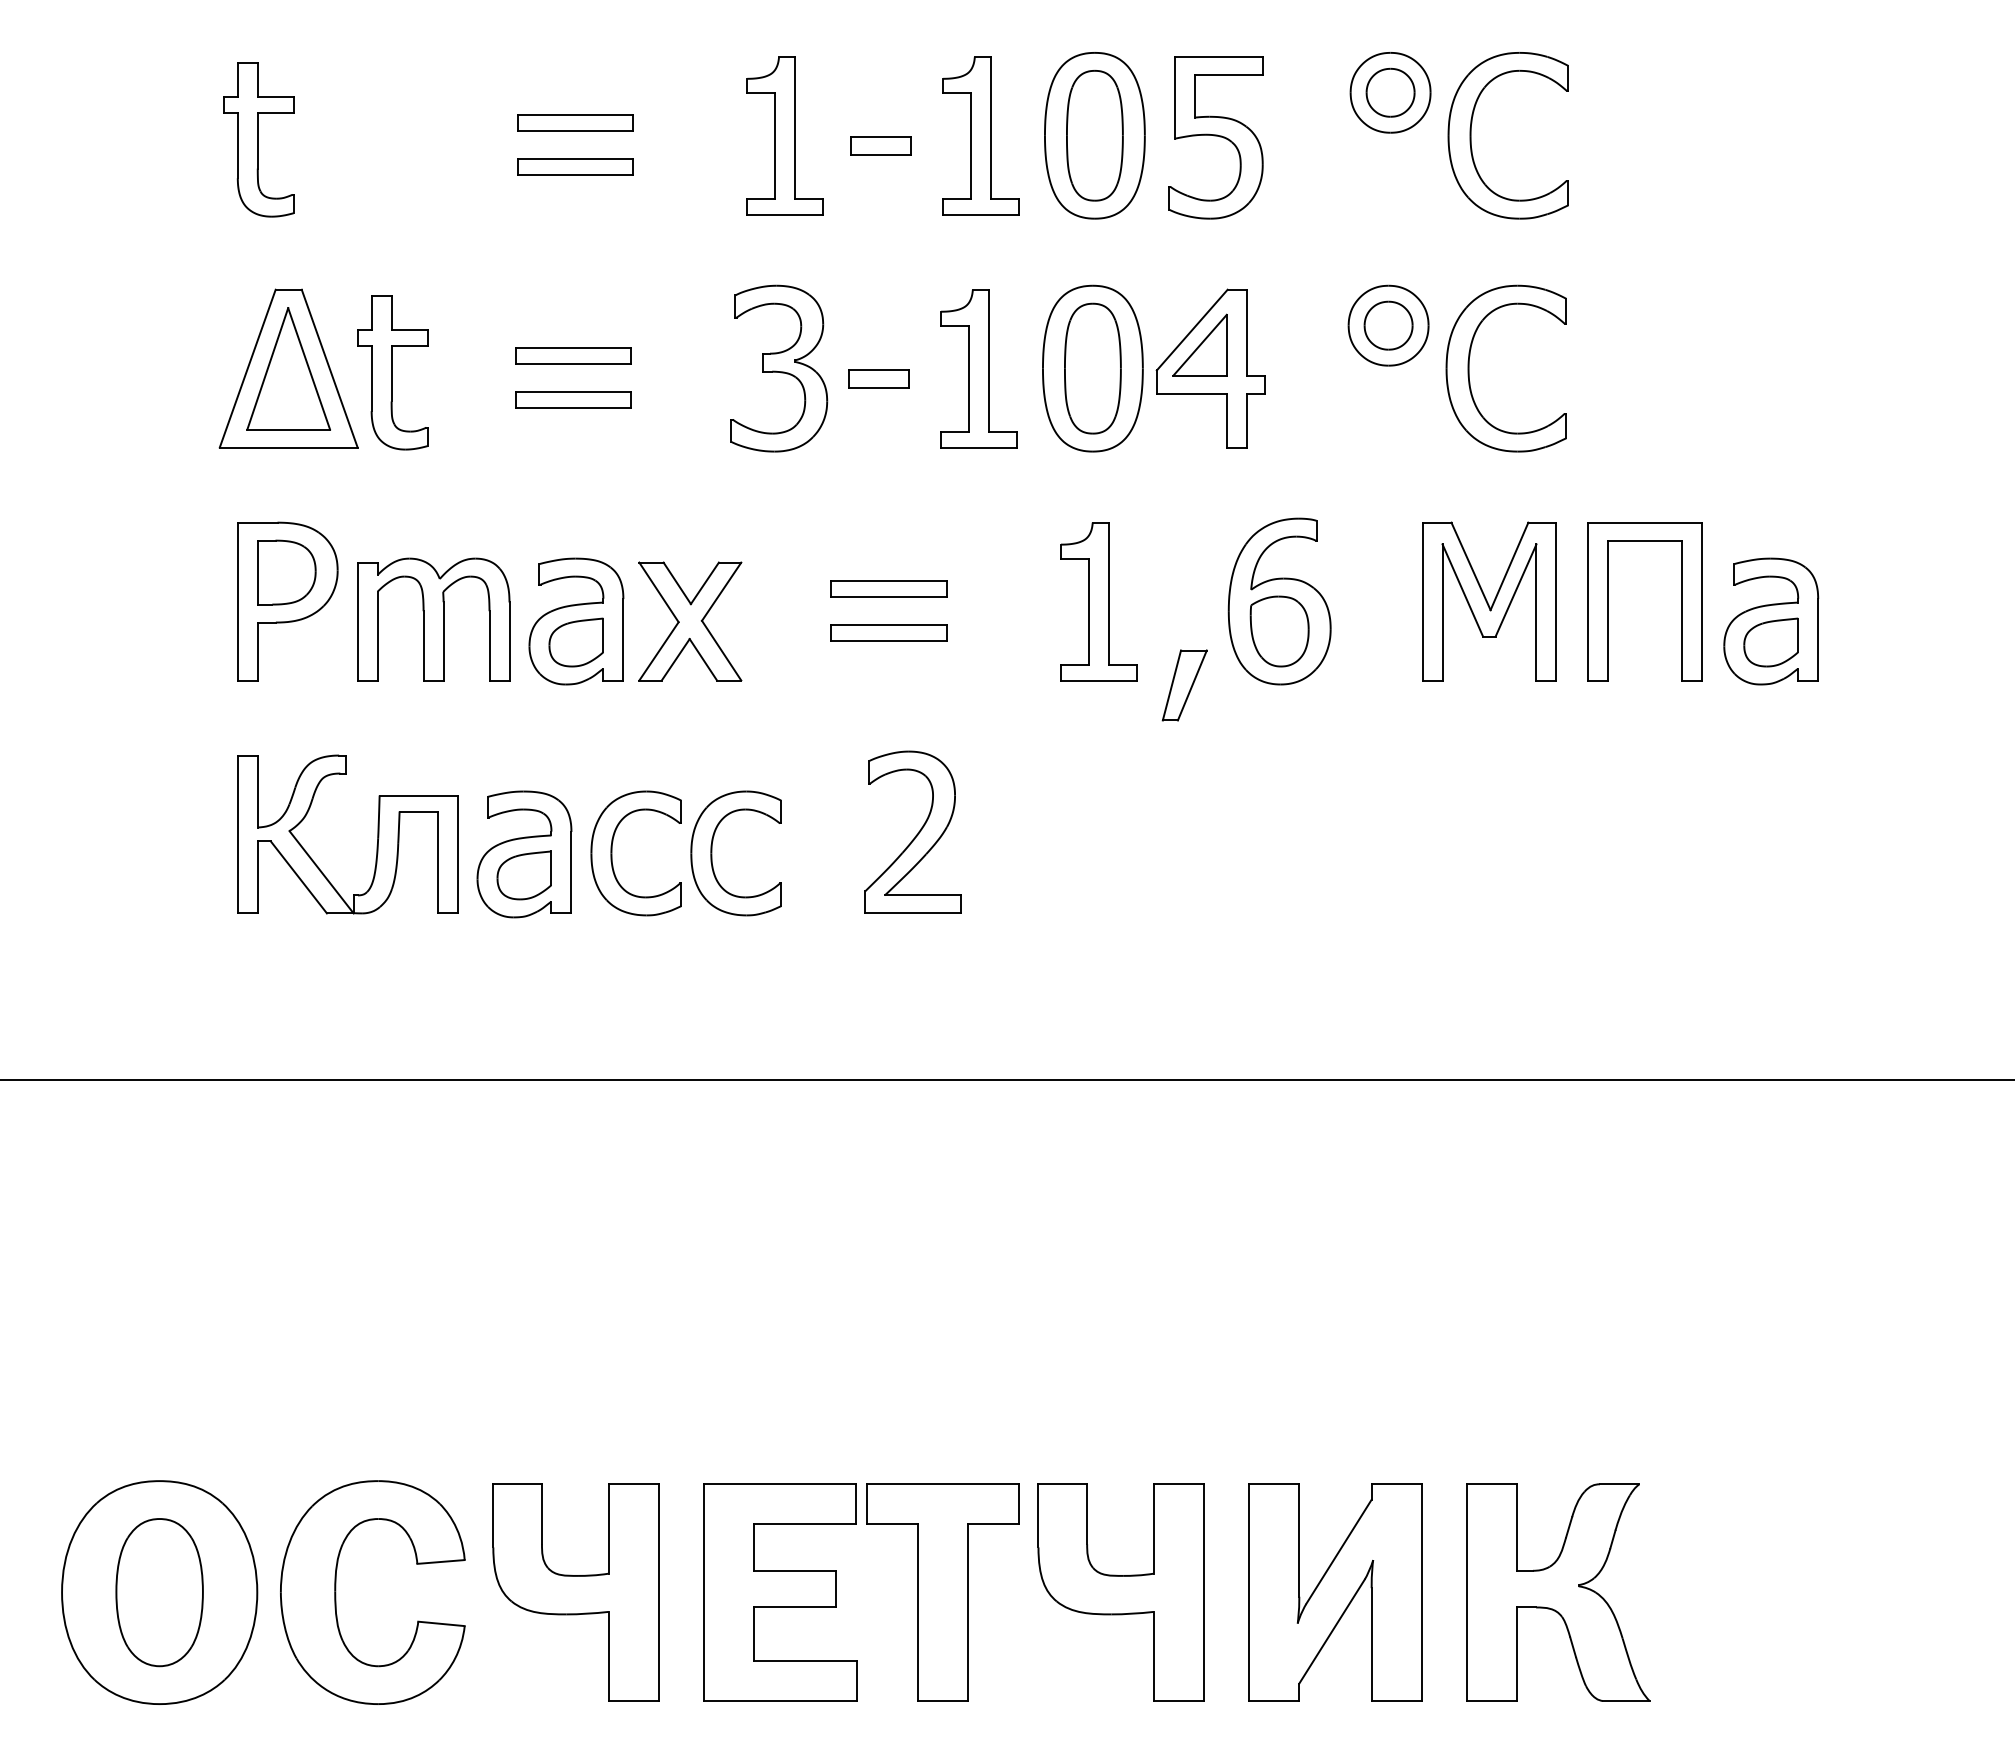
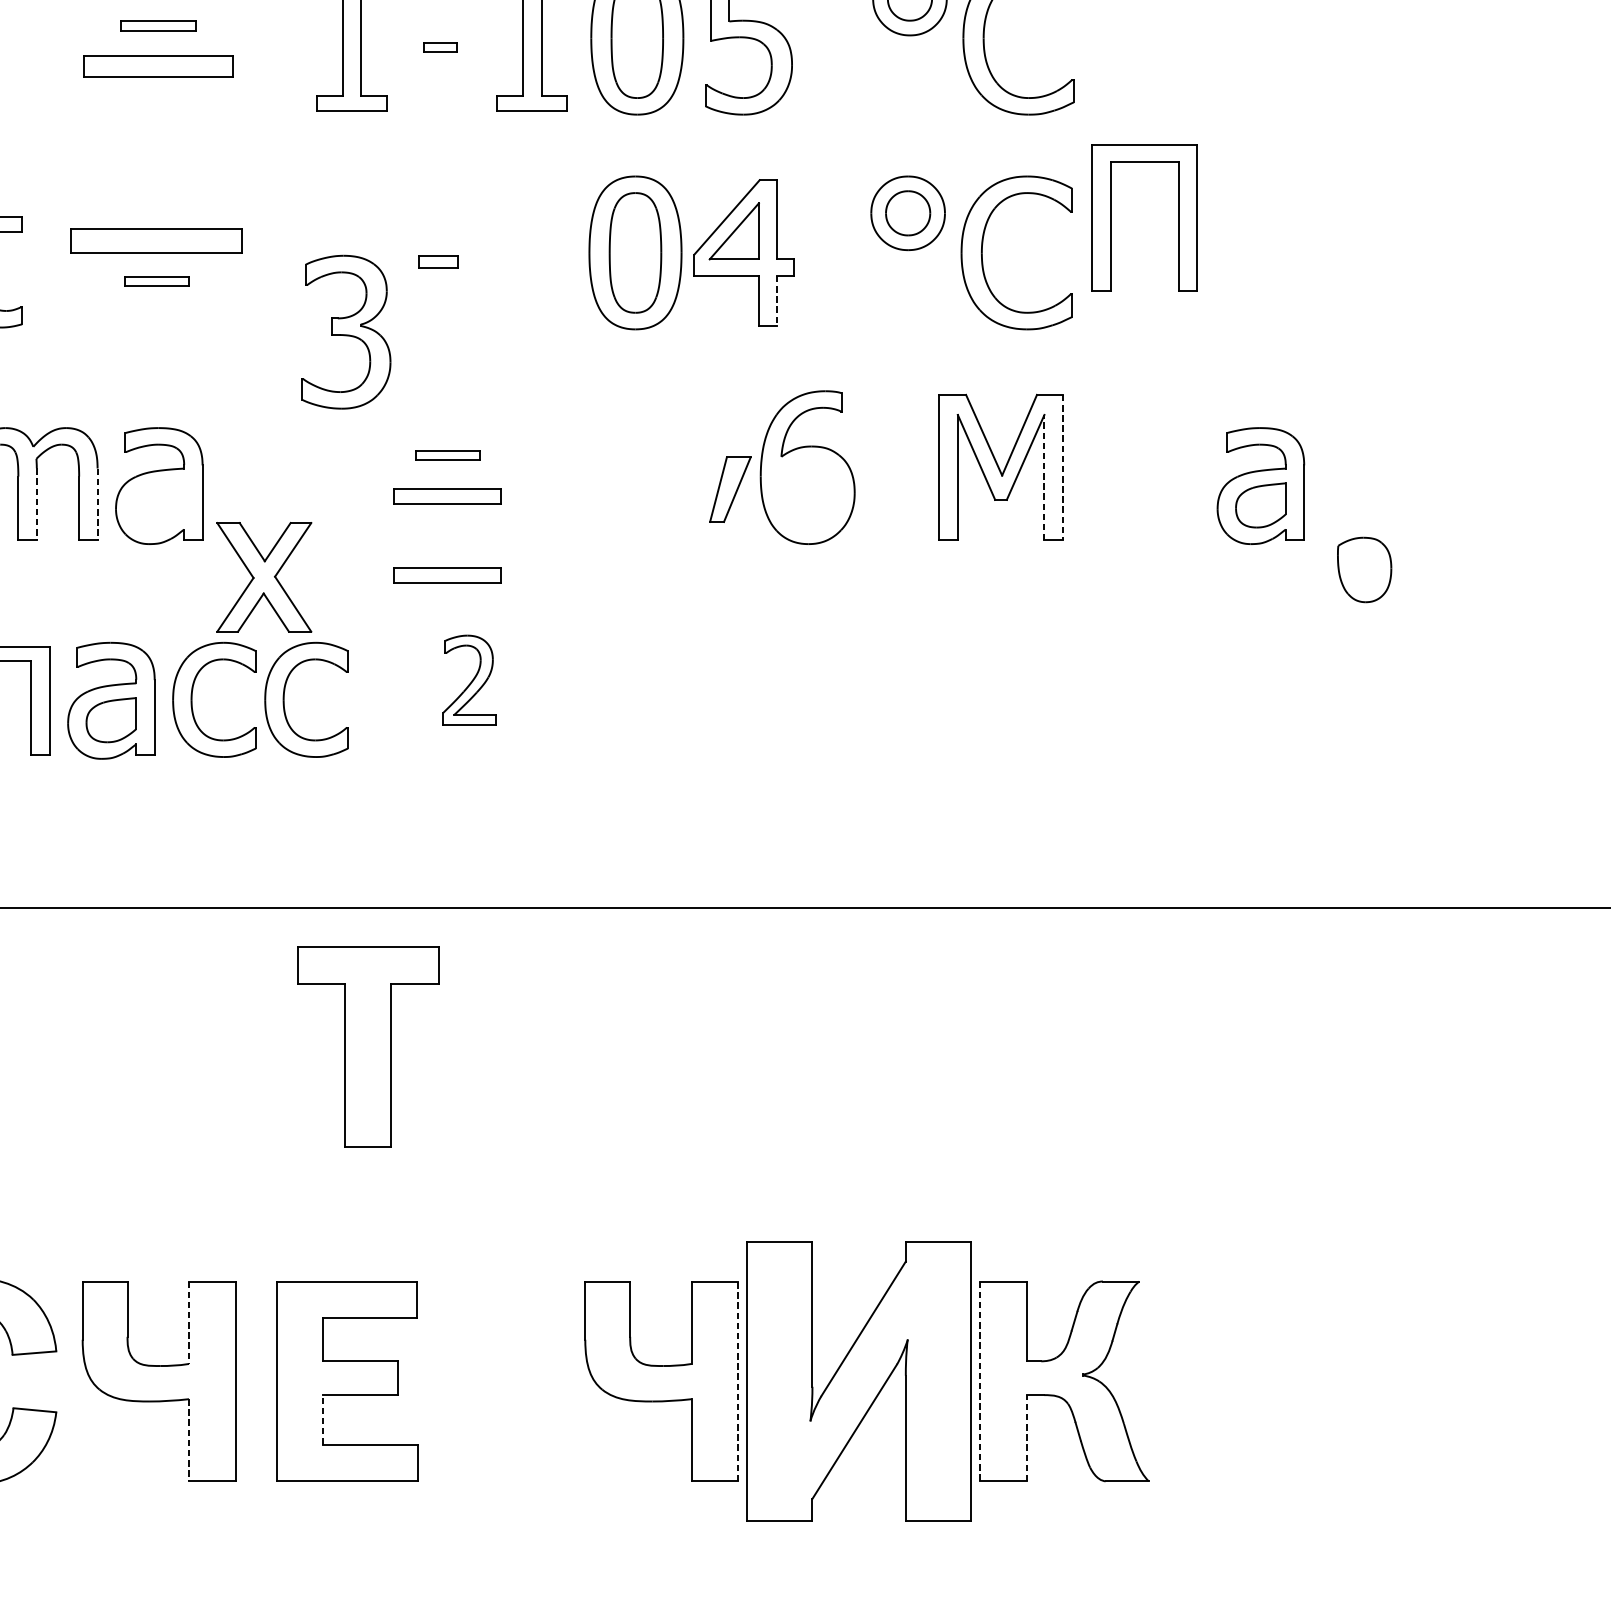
part: (575, 122) -> (158, 25), size x0.7
part: (880, 145) -> (439, 47), size x0.6
part: (575, 166) -> (158, 66), size x1.4
part: (573, 355) -> (156, 240), size x1.6
part: (779, 368) -> (346, 332), moved
part: (978, 368) -> (530, 252), removed
part: (878, 378) -> (437, 262), size x0.7
part: (573, 399) -> (156, 281), size x0.6
line: (1246, 420) -> (777, 300), solid -> dashed
part: (888, 588) -> (447, 455), size x0.6
part: (1098, 601) -> (640, 467), removed
line: (1556, 601) -> (1062, 467), solid -> dashed
part: (1608, 601) -> (1110, 217), moved
line: (1536, 611) -> (1044, 476), solid -> dashed
part: (690, 621) -> (264, 577), moved
part: (1279, 631) -> (1364, 569), moved
line: (443, 641) -> (36, 504), solid -> dashed
line: (509, 641) -> (97, 504), solid -> dashed
part: (575, 642) -> (158, 505), removed
part: (1184, 685) -> (730, 489), moved
part: (888, 718) -> (447, 575), added
part: (912, 831) -> (469, 679), size x0.6
line: (608, 1528) -> (188, 1322), solid -> dashed
part: (942, 1592) -> (367, 1046), moved
line: (1204, 1592) -> (738, 1381), solid -> dashed
part: (1335, 1592) -> (859, 1381), size x1.4
line: (1466, 1593) -> (979, 1382), solid -> dashed
line: (754, 1634) -> (323, 1420), solid -> dashed
line: (1517, 1654) -> (1026, 1438), solid -> dashed
line: (608, 1656) -> (188, 1440), solid -> dashed

